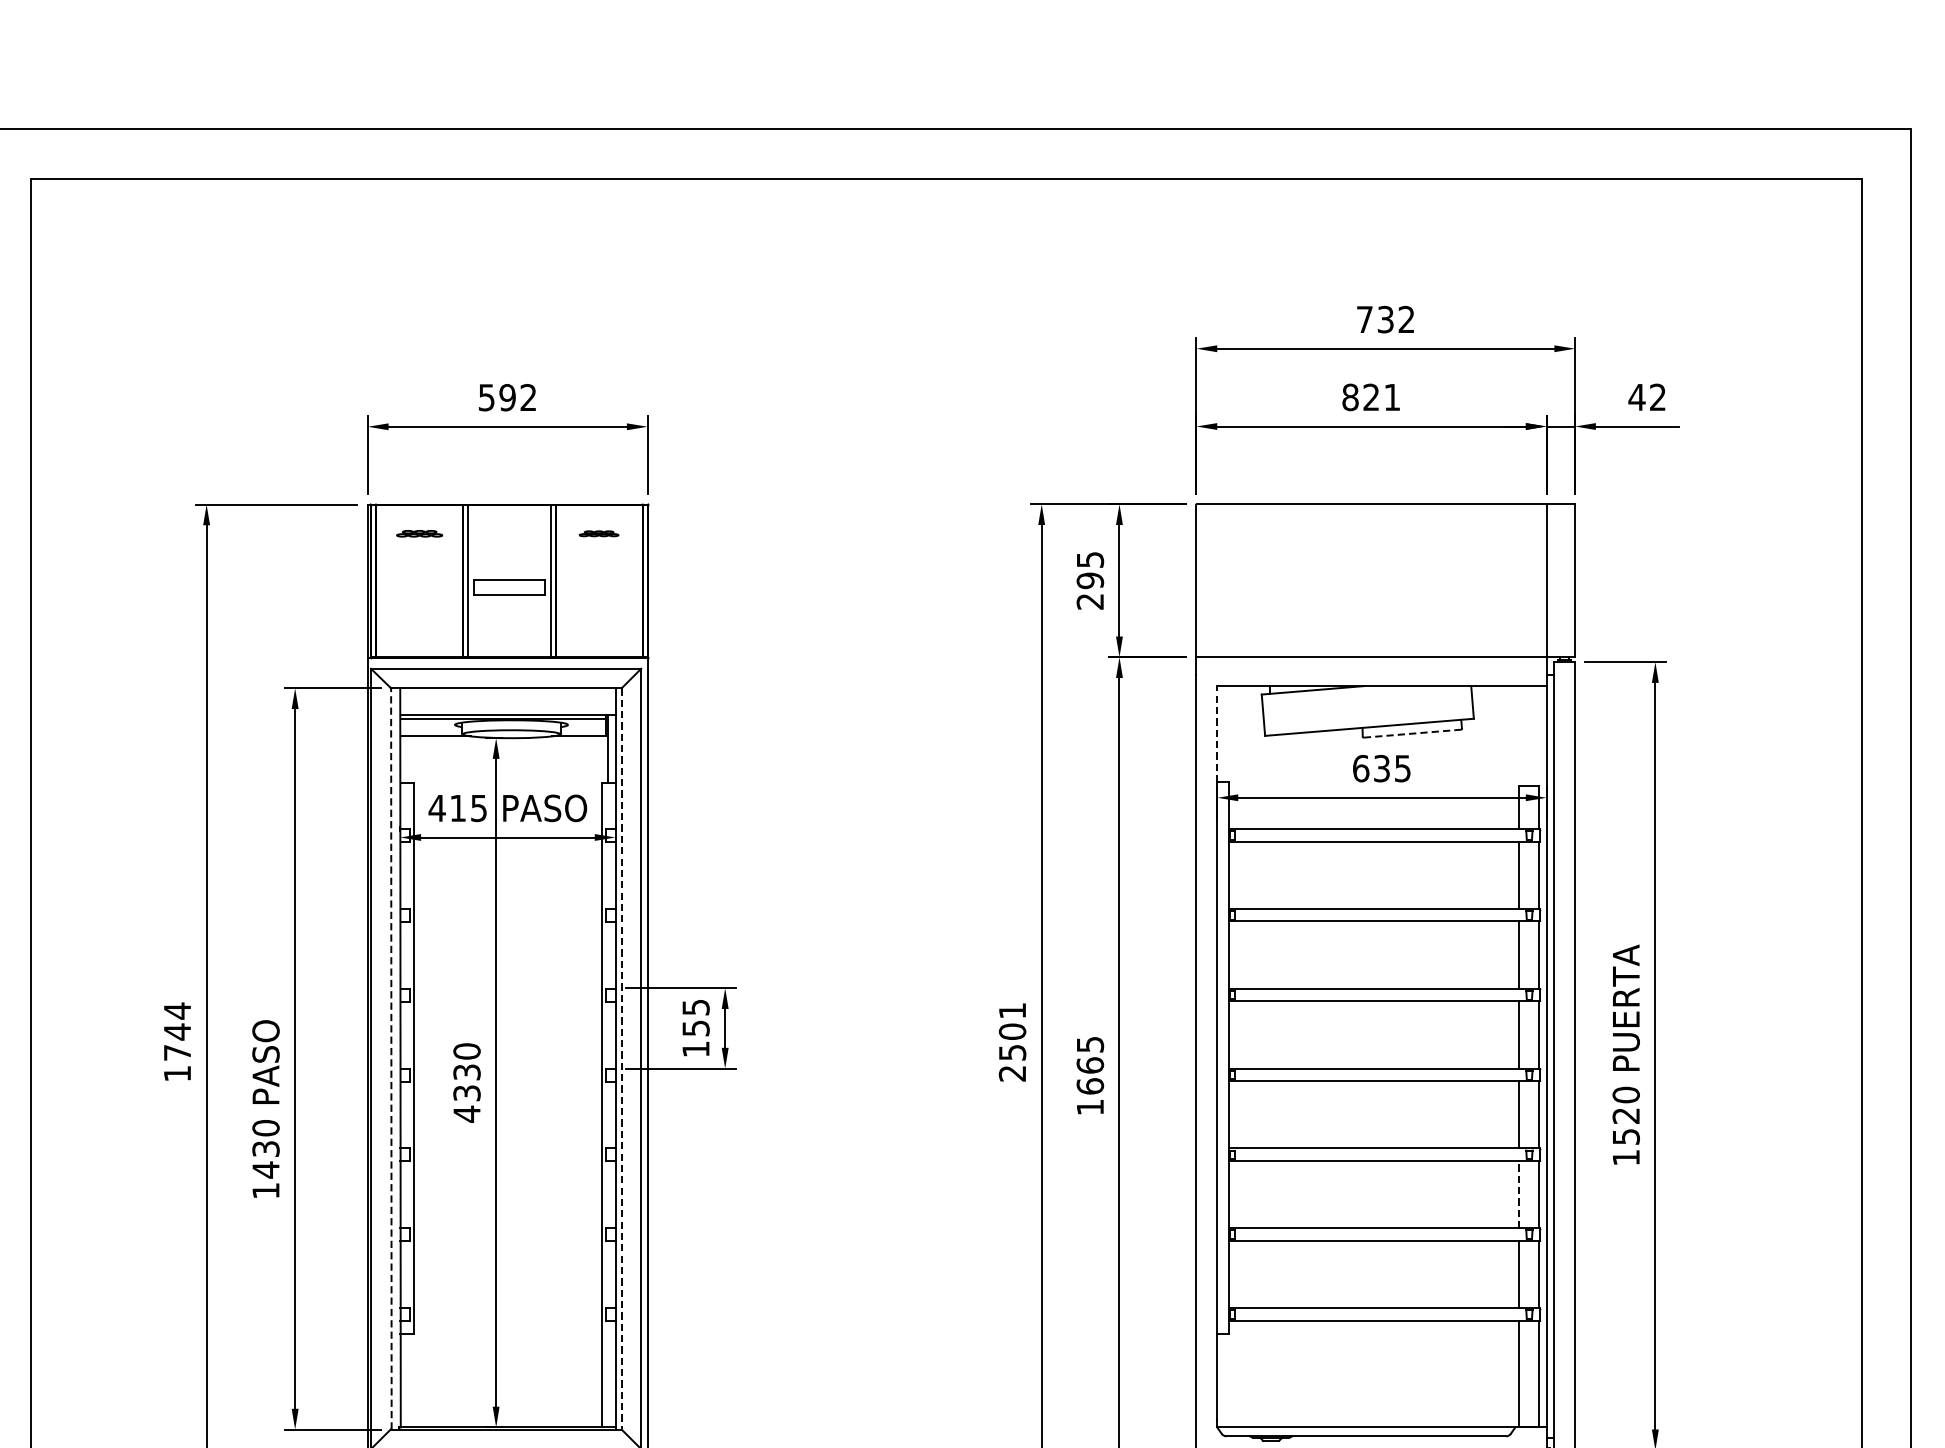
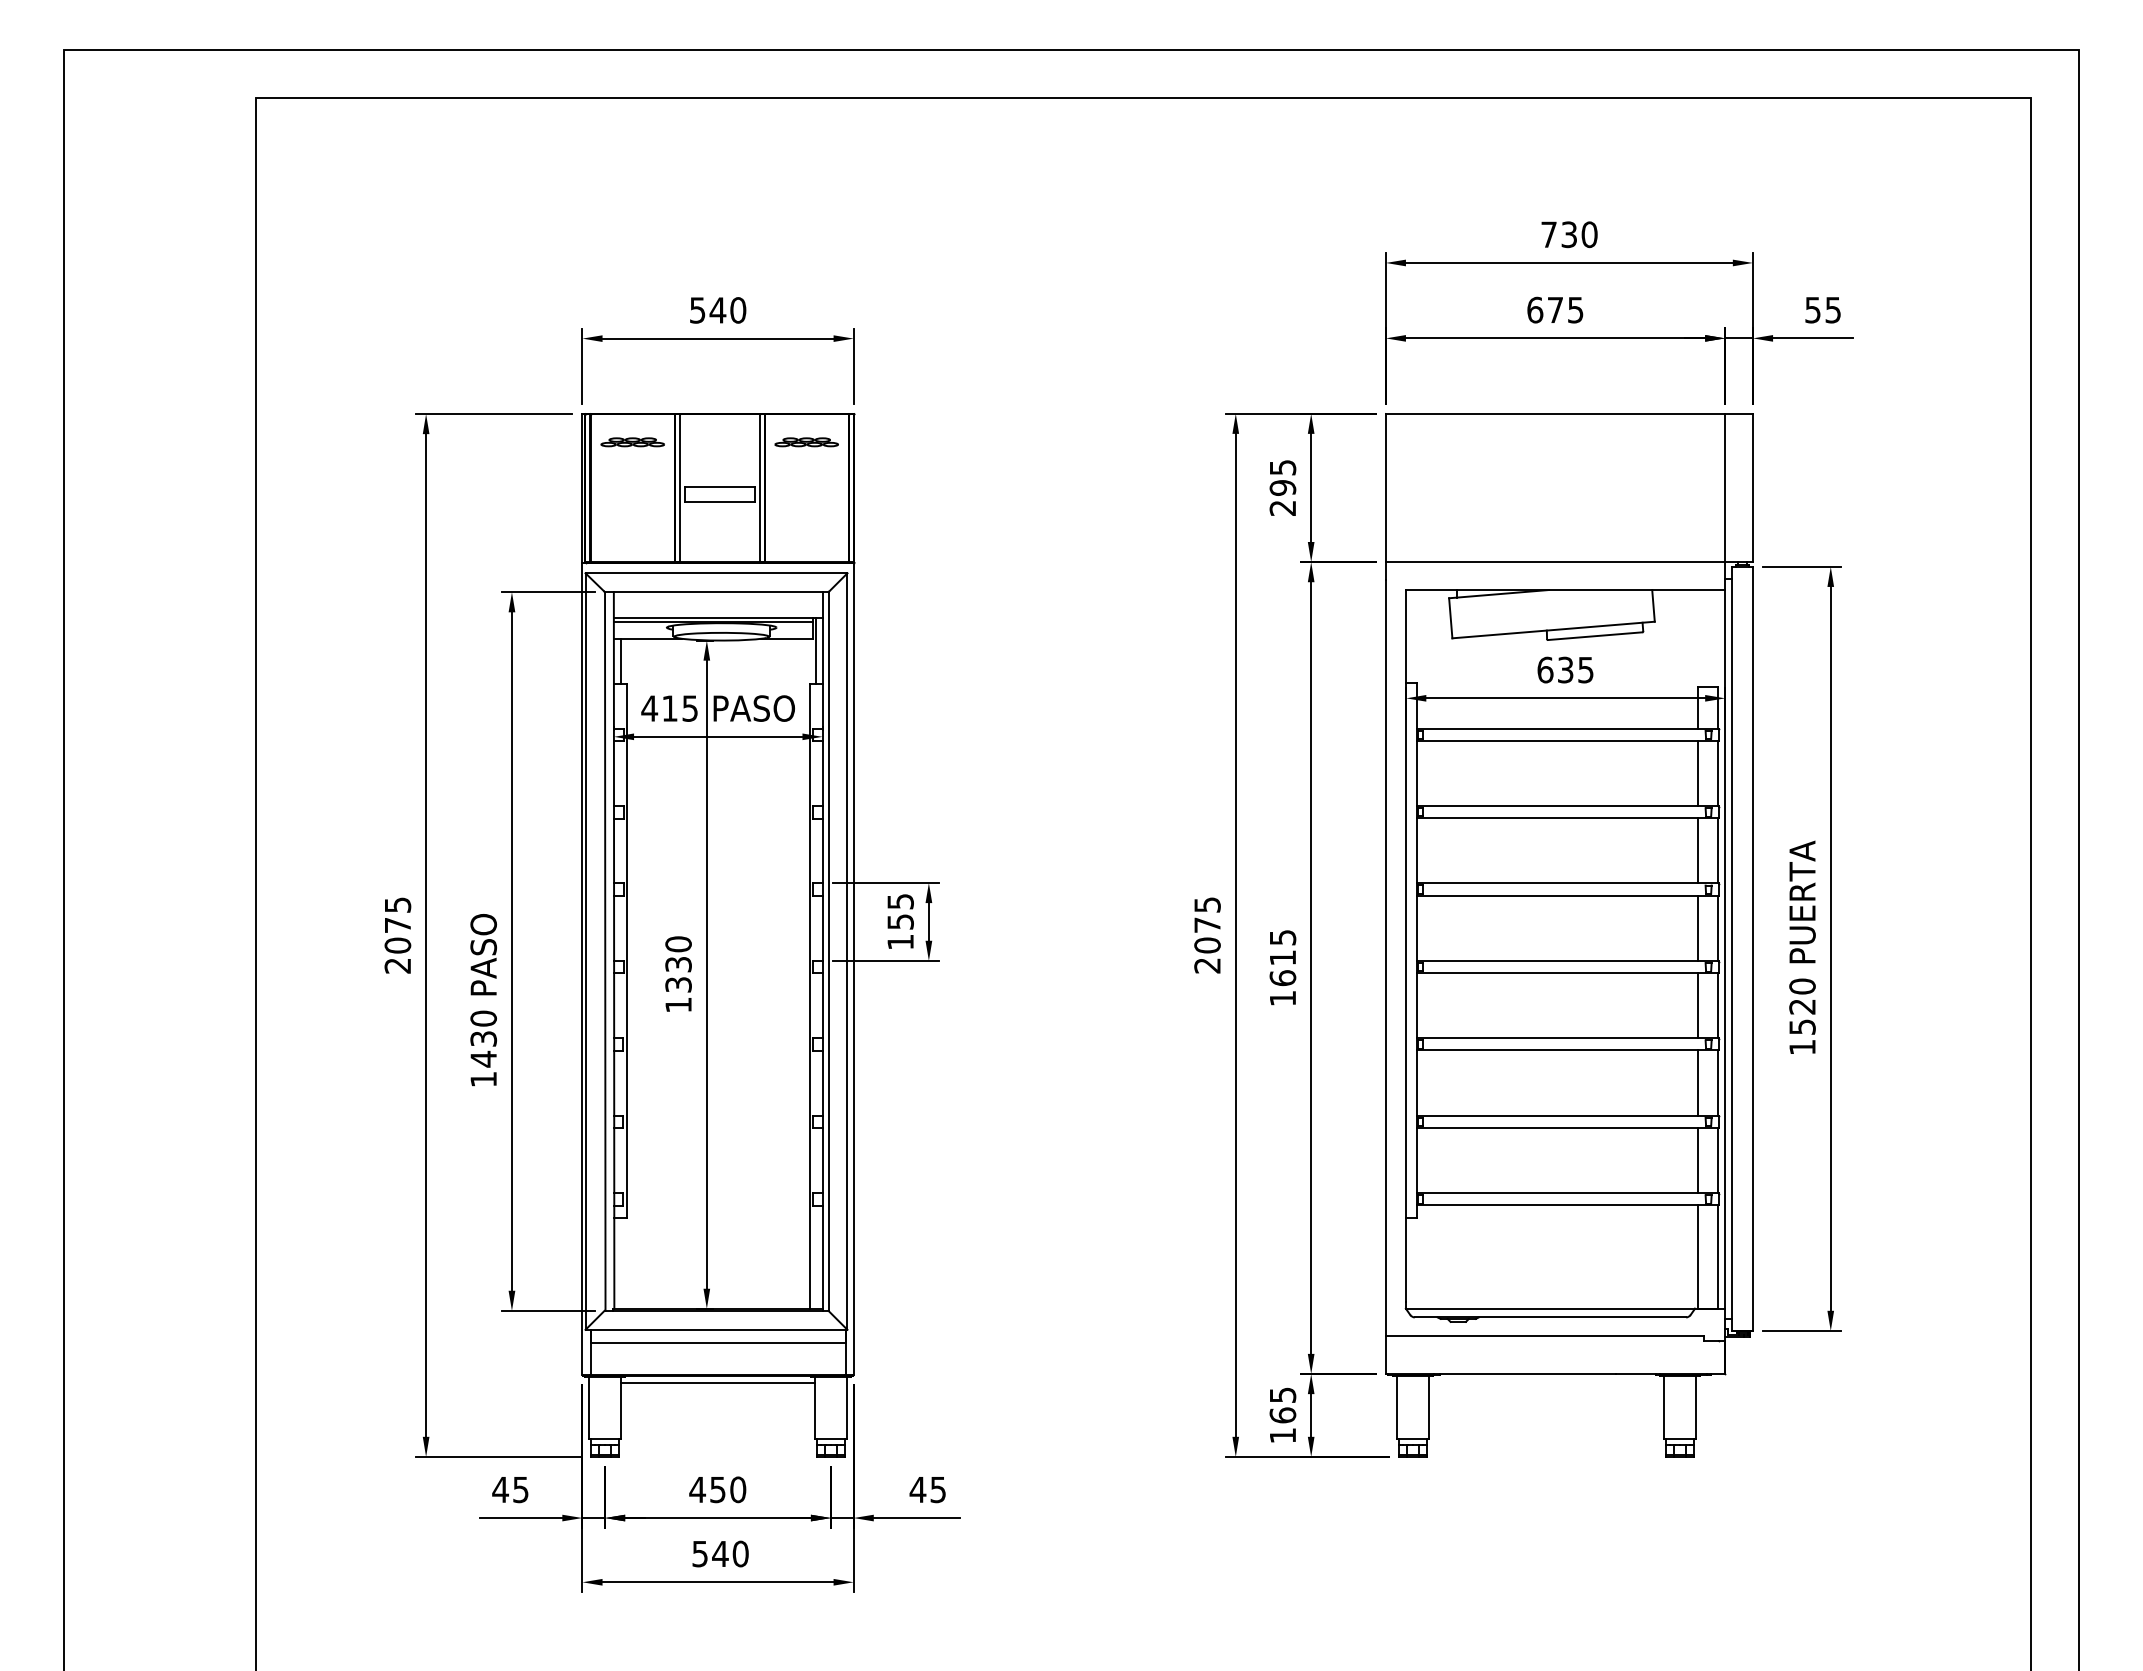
text: (1406, 319) -> (1589, 234), 732 -> 730
text: (1371, 396) -> (1555, 309), 821 -> 675
text: (1646, 396) -> (1822, 309), 42 -> 55
text: (517, 397) -> (727, 310), 592 -> 540
part: (419, 533) -> (632, 442), size x1.43
part: (598, 533) -> (806, 442), size x1.67
line: (1217, 734) -> (1406, 636), dashed -> solid
line: (1412, 734) -> (1595, 636), dashed -> solid
line: (408, 759) -> (621, 661), added
text: (1012, 1032) -> (1207, 925), 2501 -> 2075
text: (177, 1041) -> (397, 934), 1744 -> 2075
line: (391, 1058) -> (605, 951), dashed -> solid
line: (621, 1059) -> (828, 952), dashed -> solid
text: (1089, 1065) -> (1282, 957), 1665 -> 1615
text: (466, 1113) -> (678, 1004), 4330 -> 1330
line: (1518, 1195) -> (1698, 1083), dashed -> solid

